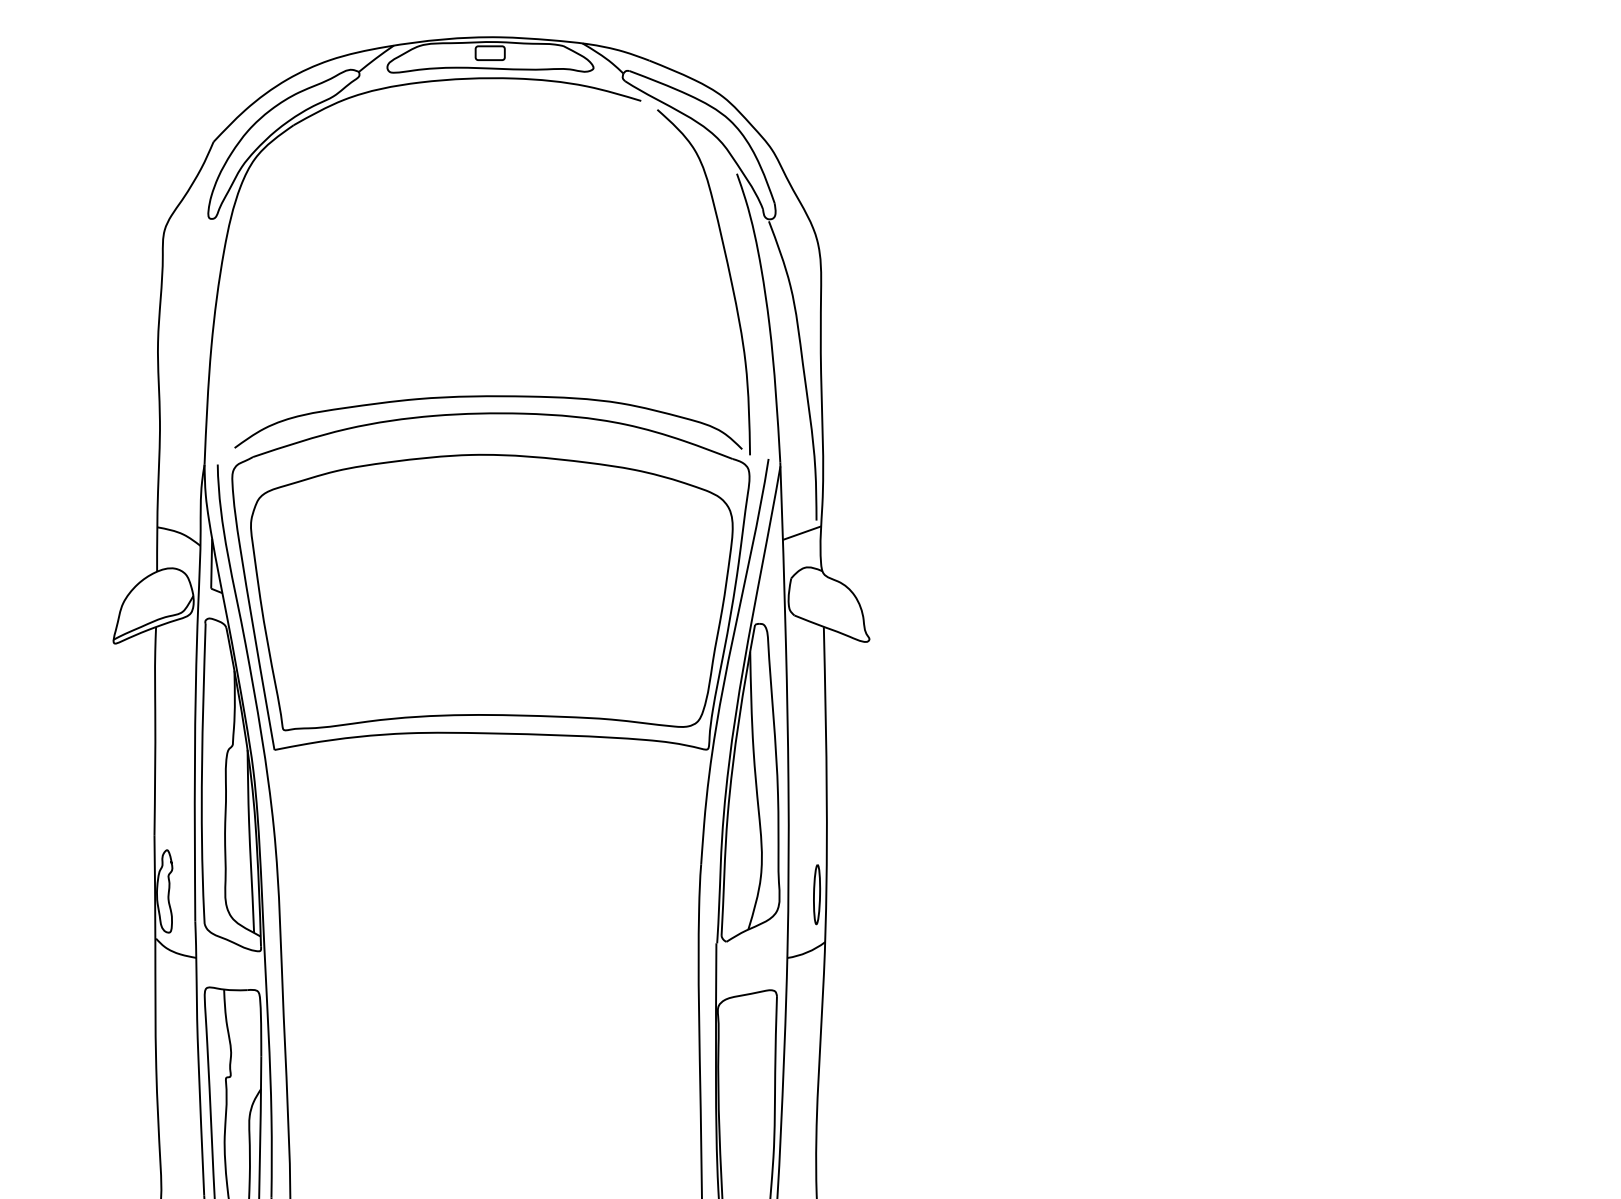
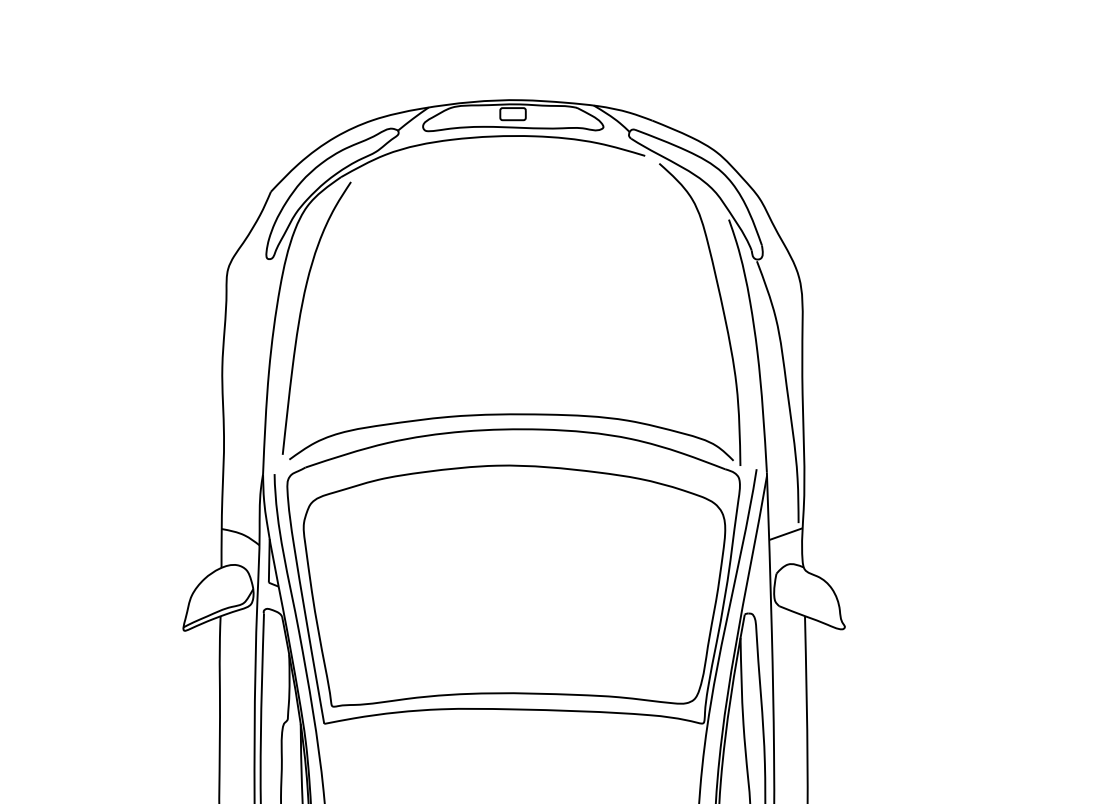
curve: (248, 281) -> (301, 313), added

